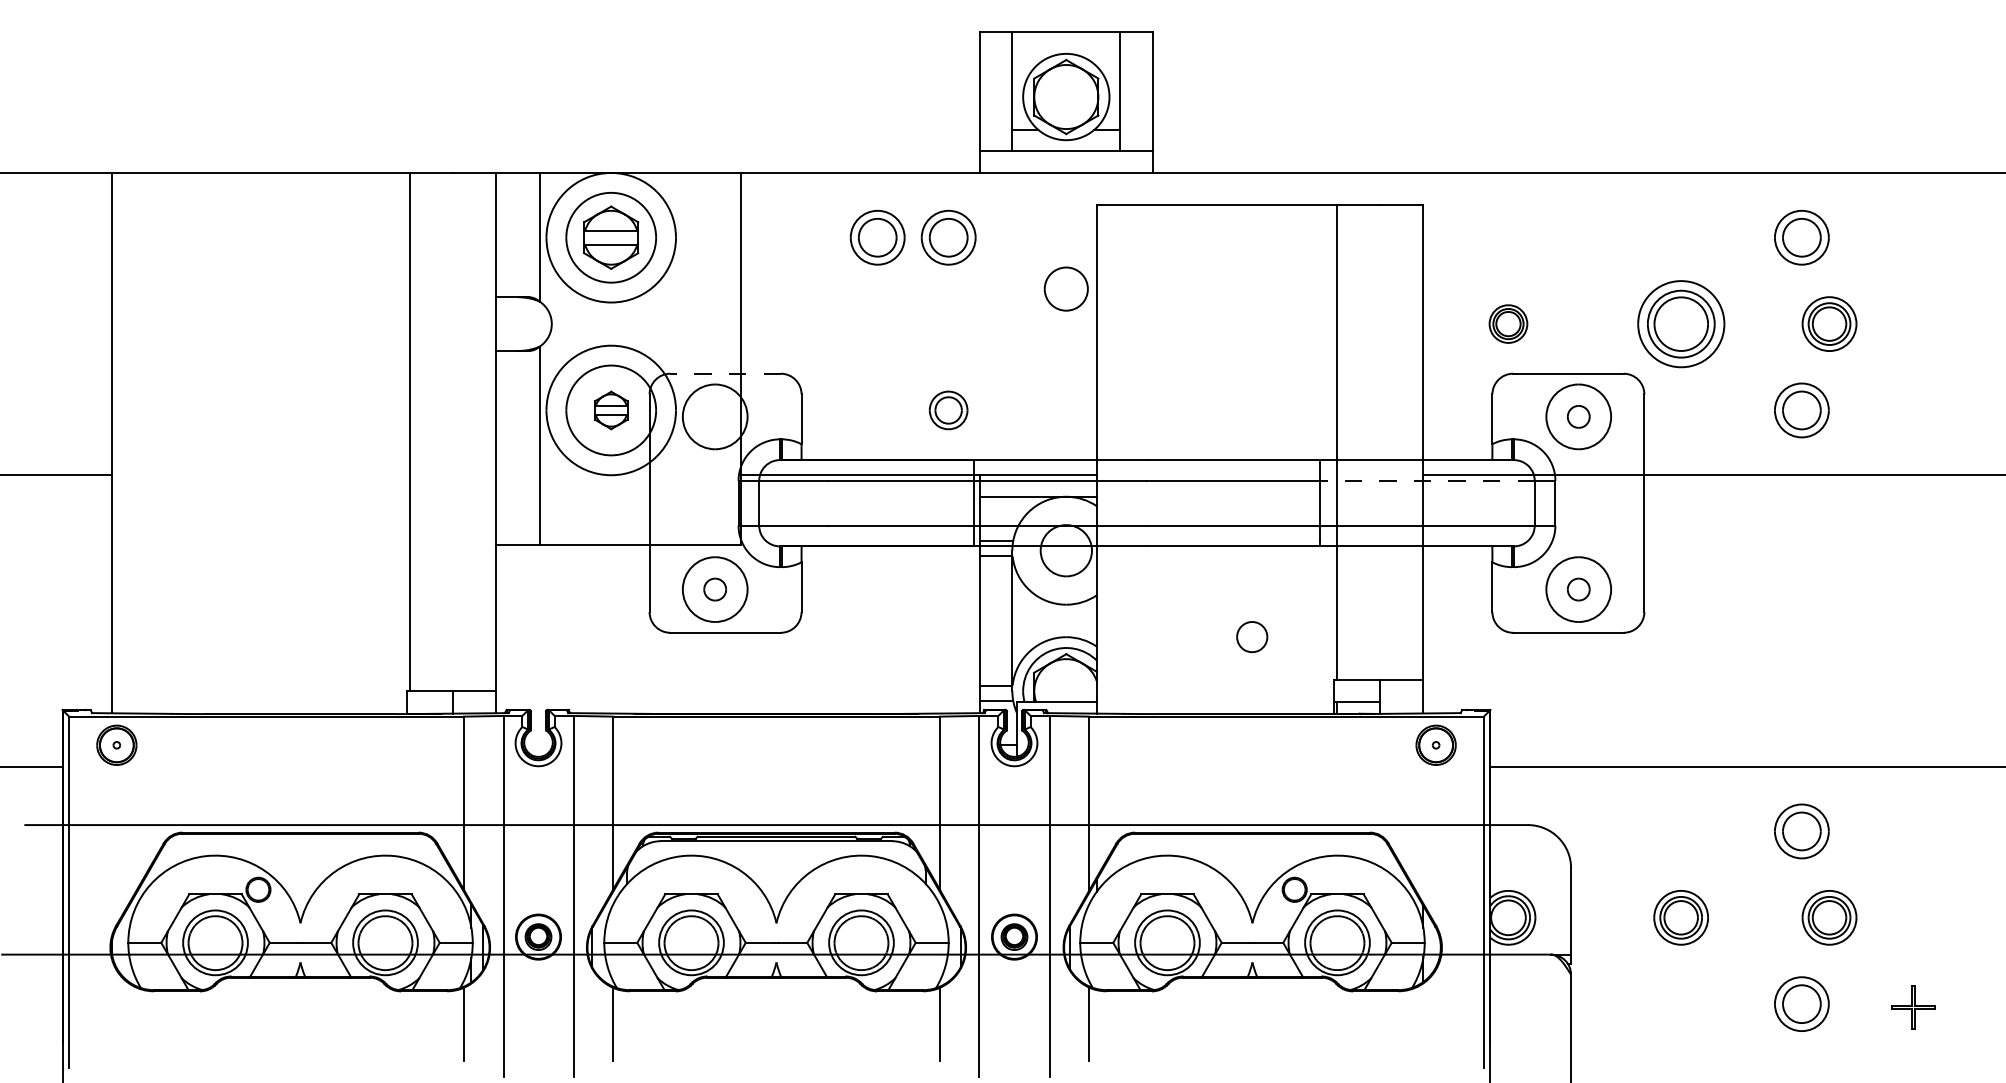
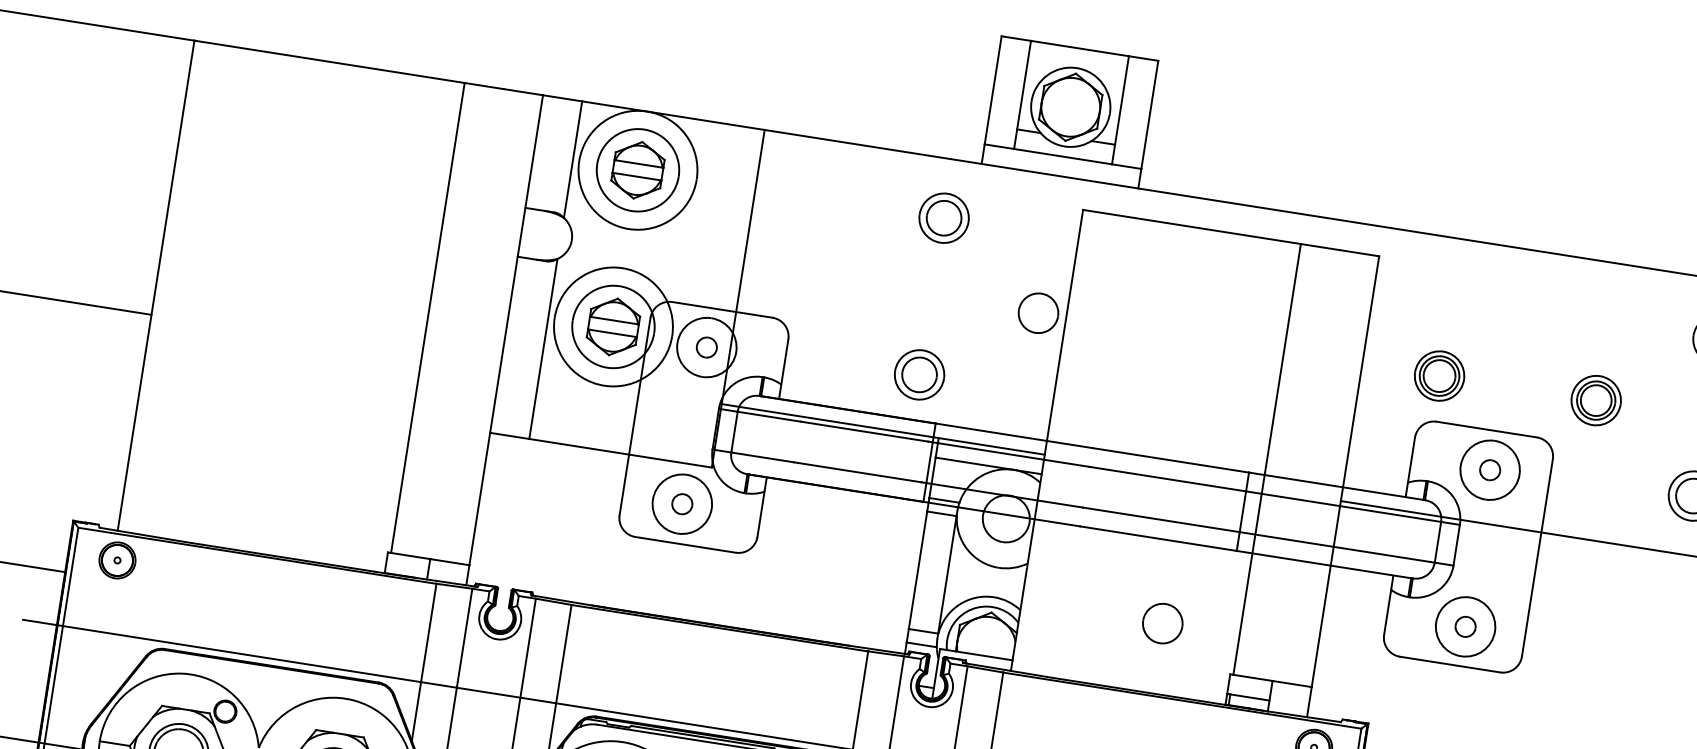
part: (877, 237) -> (879, 207), removed
part: (1065, 288) -> (1037, 312), moved
part: (1508, 323) -> (1439, 375), size x1.43
part: (1680, 323) -> (1595, 399), size x0.62
line: (725, 373) -> (722, 309), dashed -> solid
part: (611, 410) -> (613, 327), size x1.67
part: (948, 410) -> (919, 374), size x1.43
part: (715, 416) -> (707, 347), added
line: (1427, 480) -> (1343, 506), dashed -> solid
part: (1251, 636) -> (1162, 622), size x1.43

